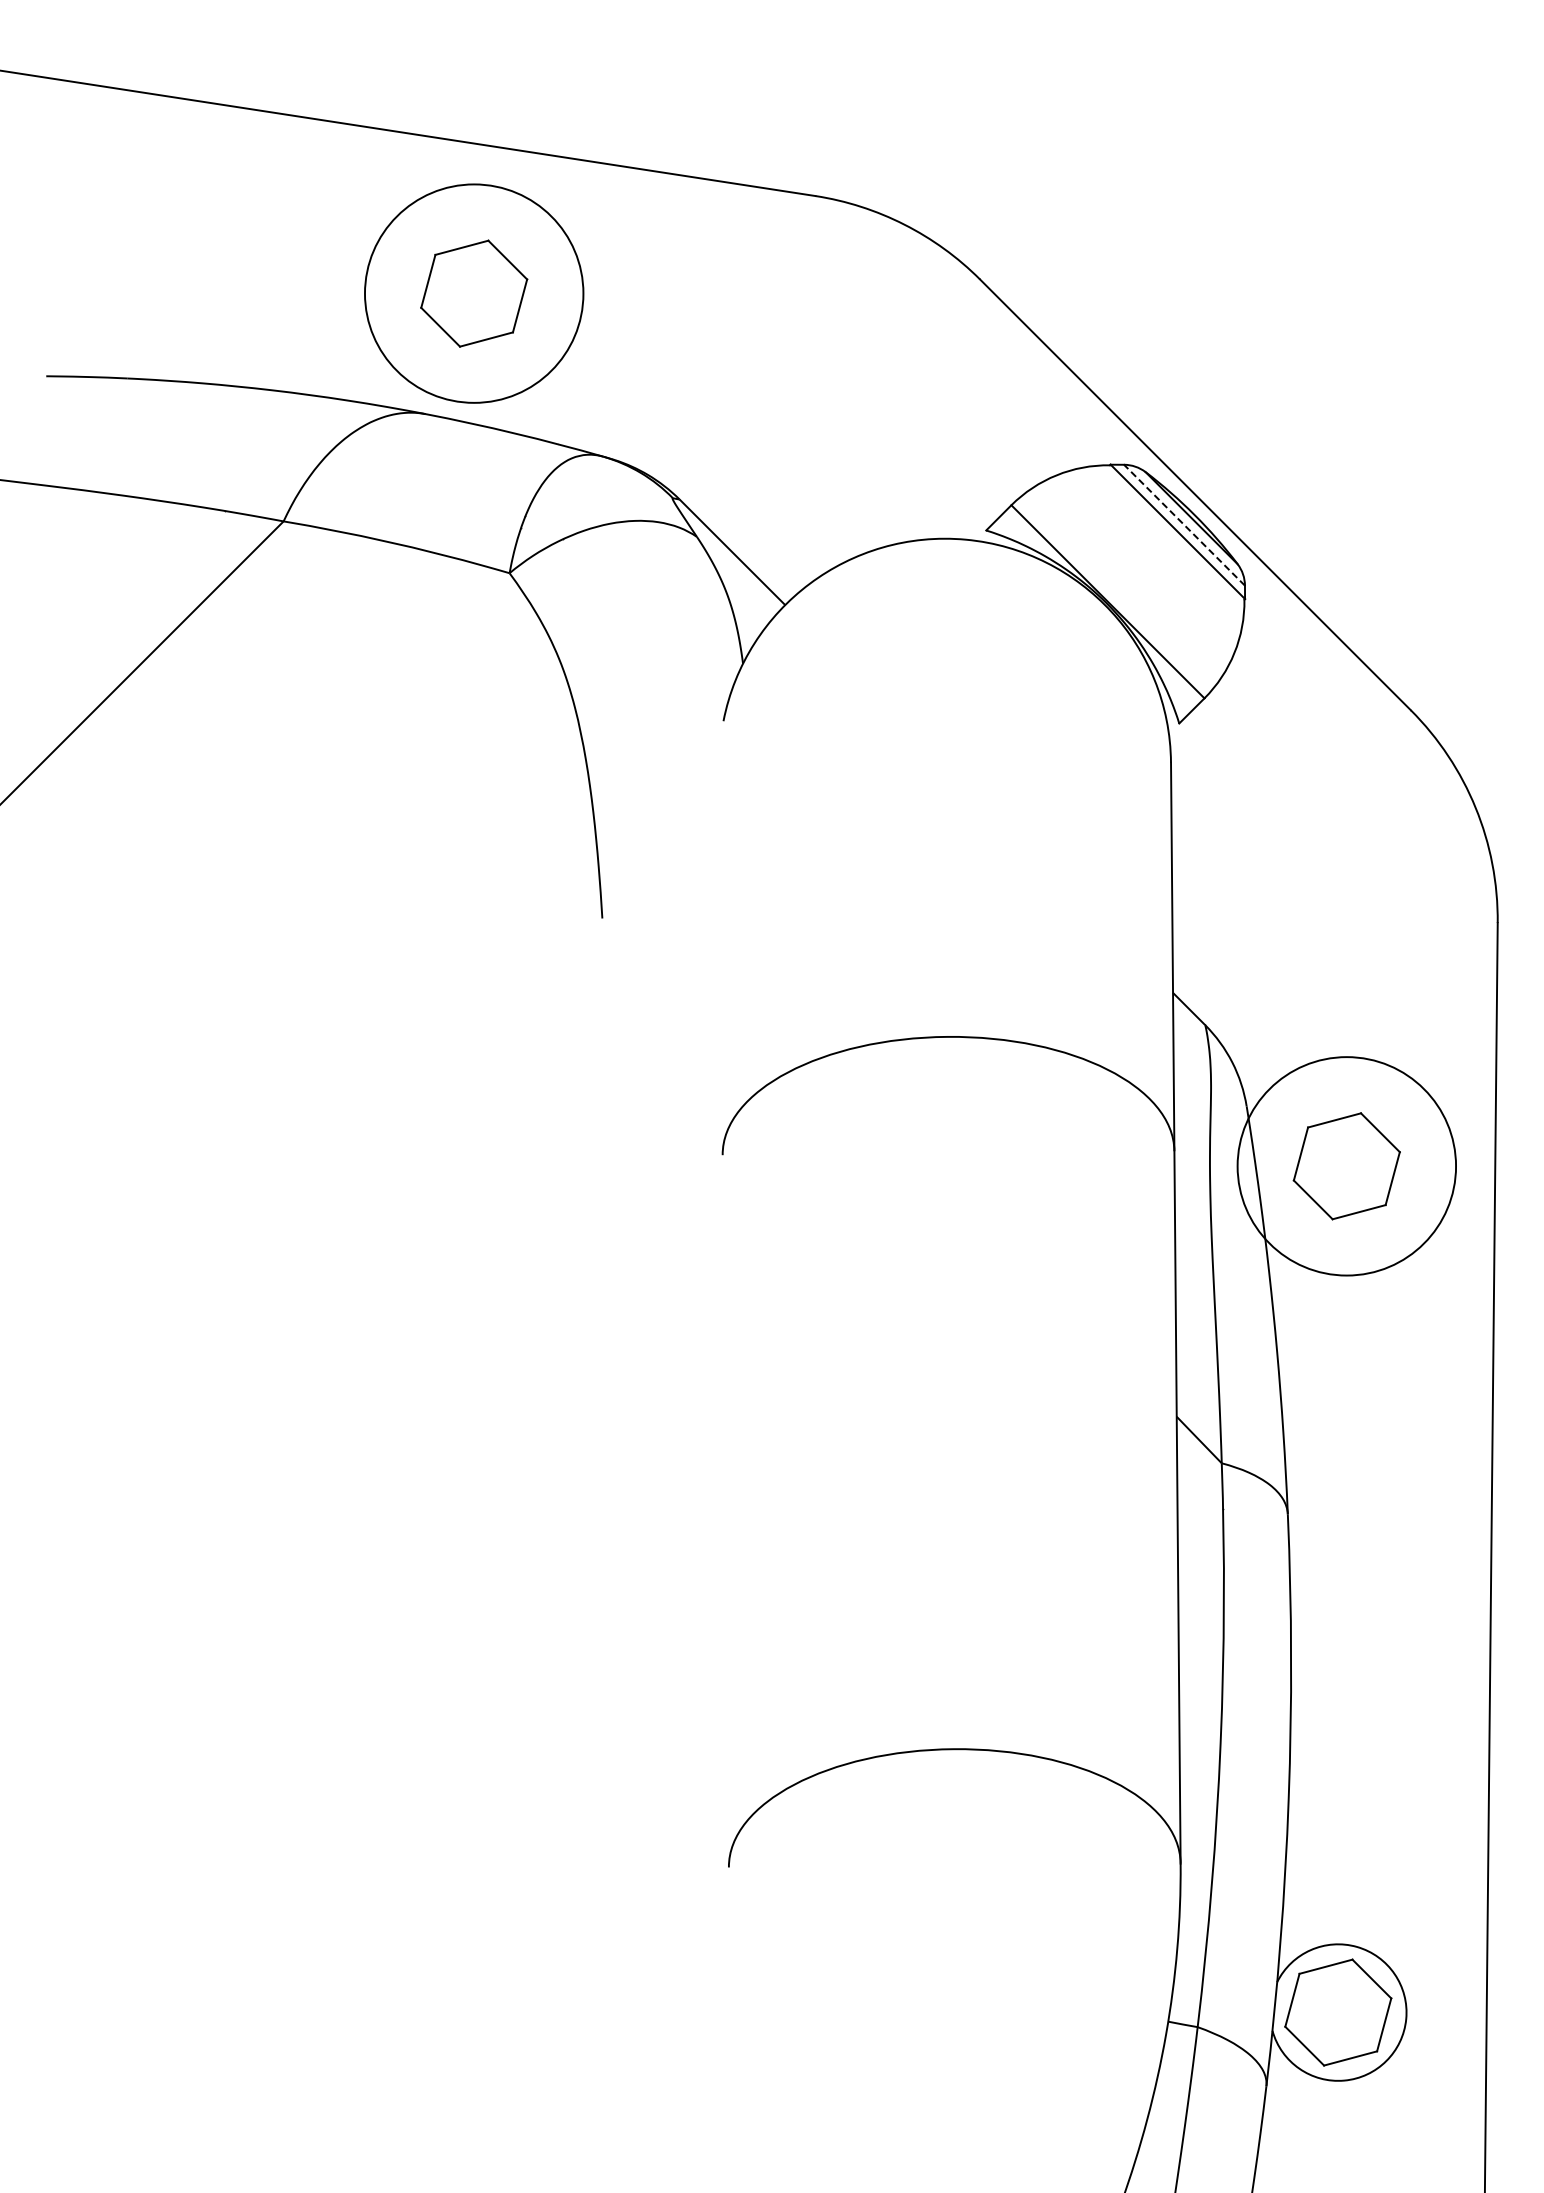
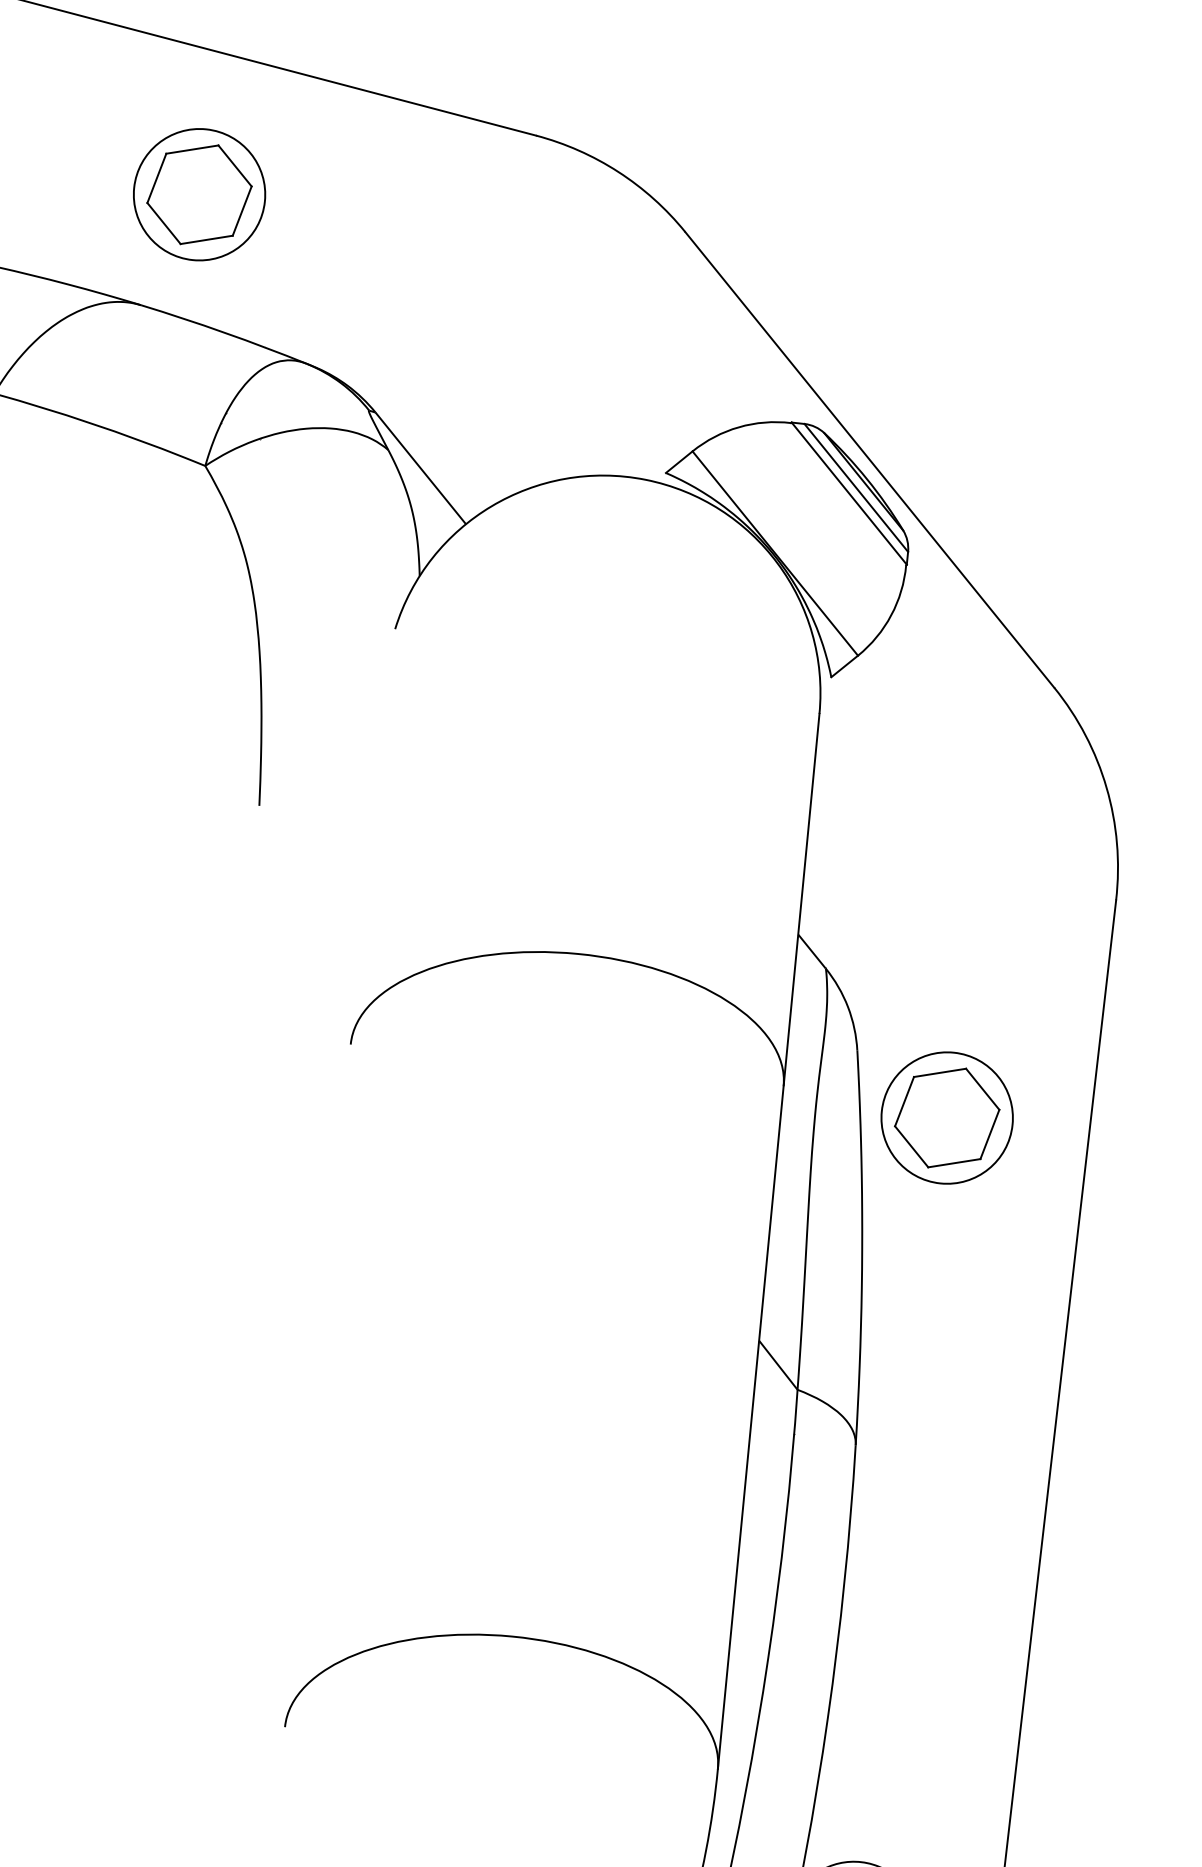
circle: (473, 293) -> (198, 194), size x0.62
line: (1184, 524) -> (856, 487), dashed -> solid
circle: (1346, 1166) -> (946, 1118), size x0.62

